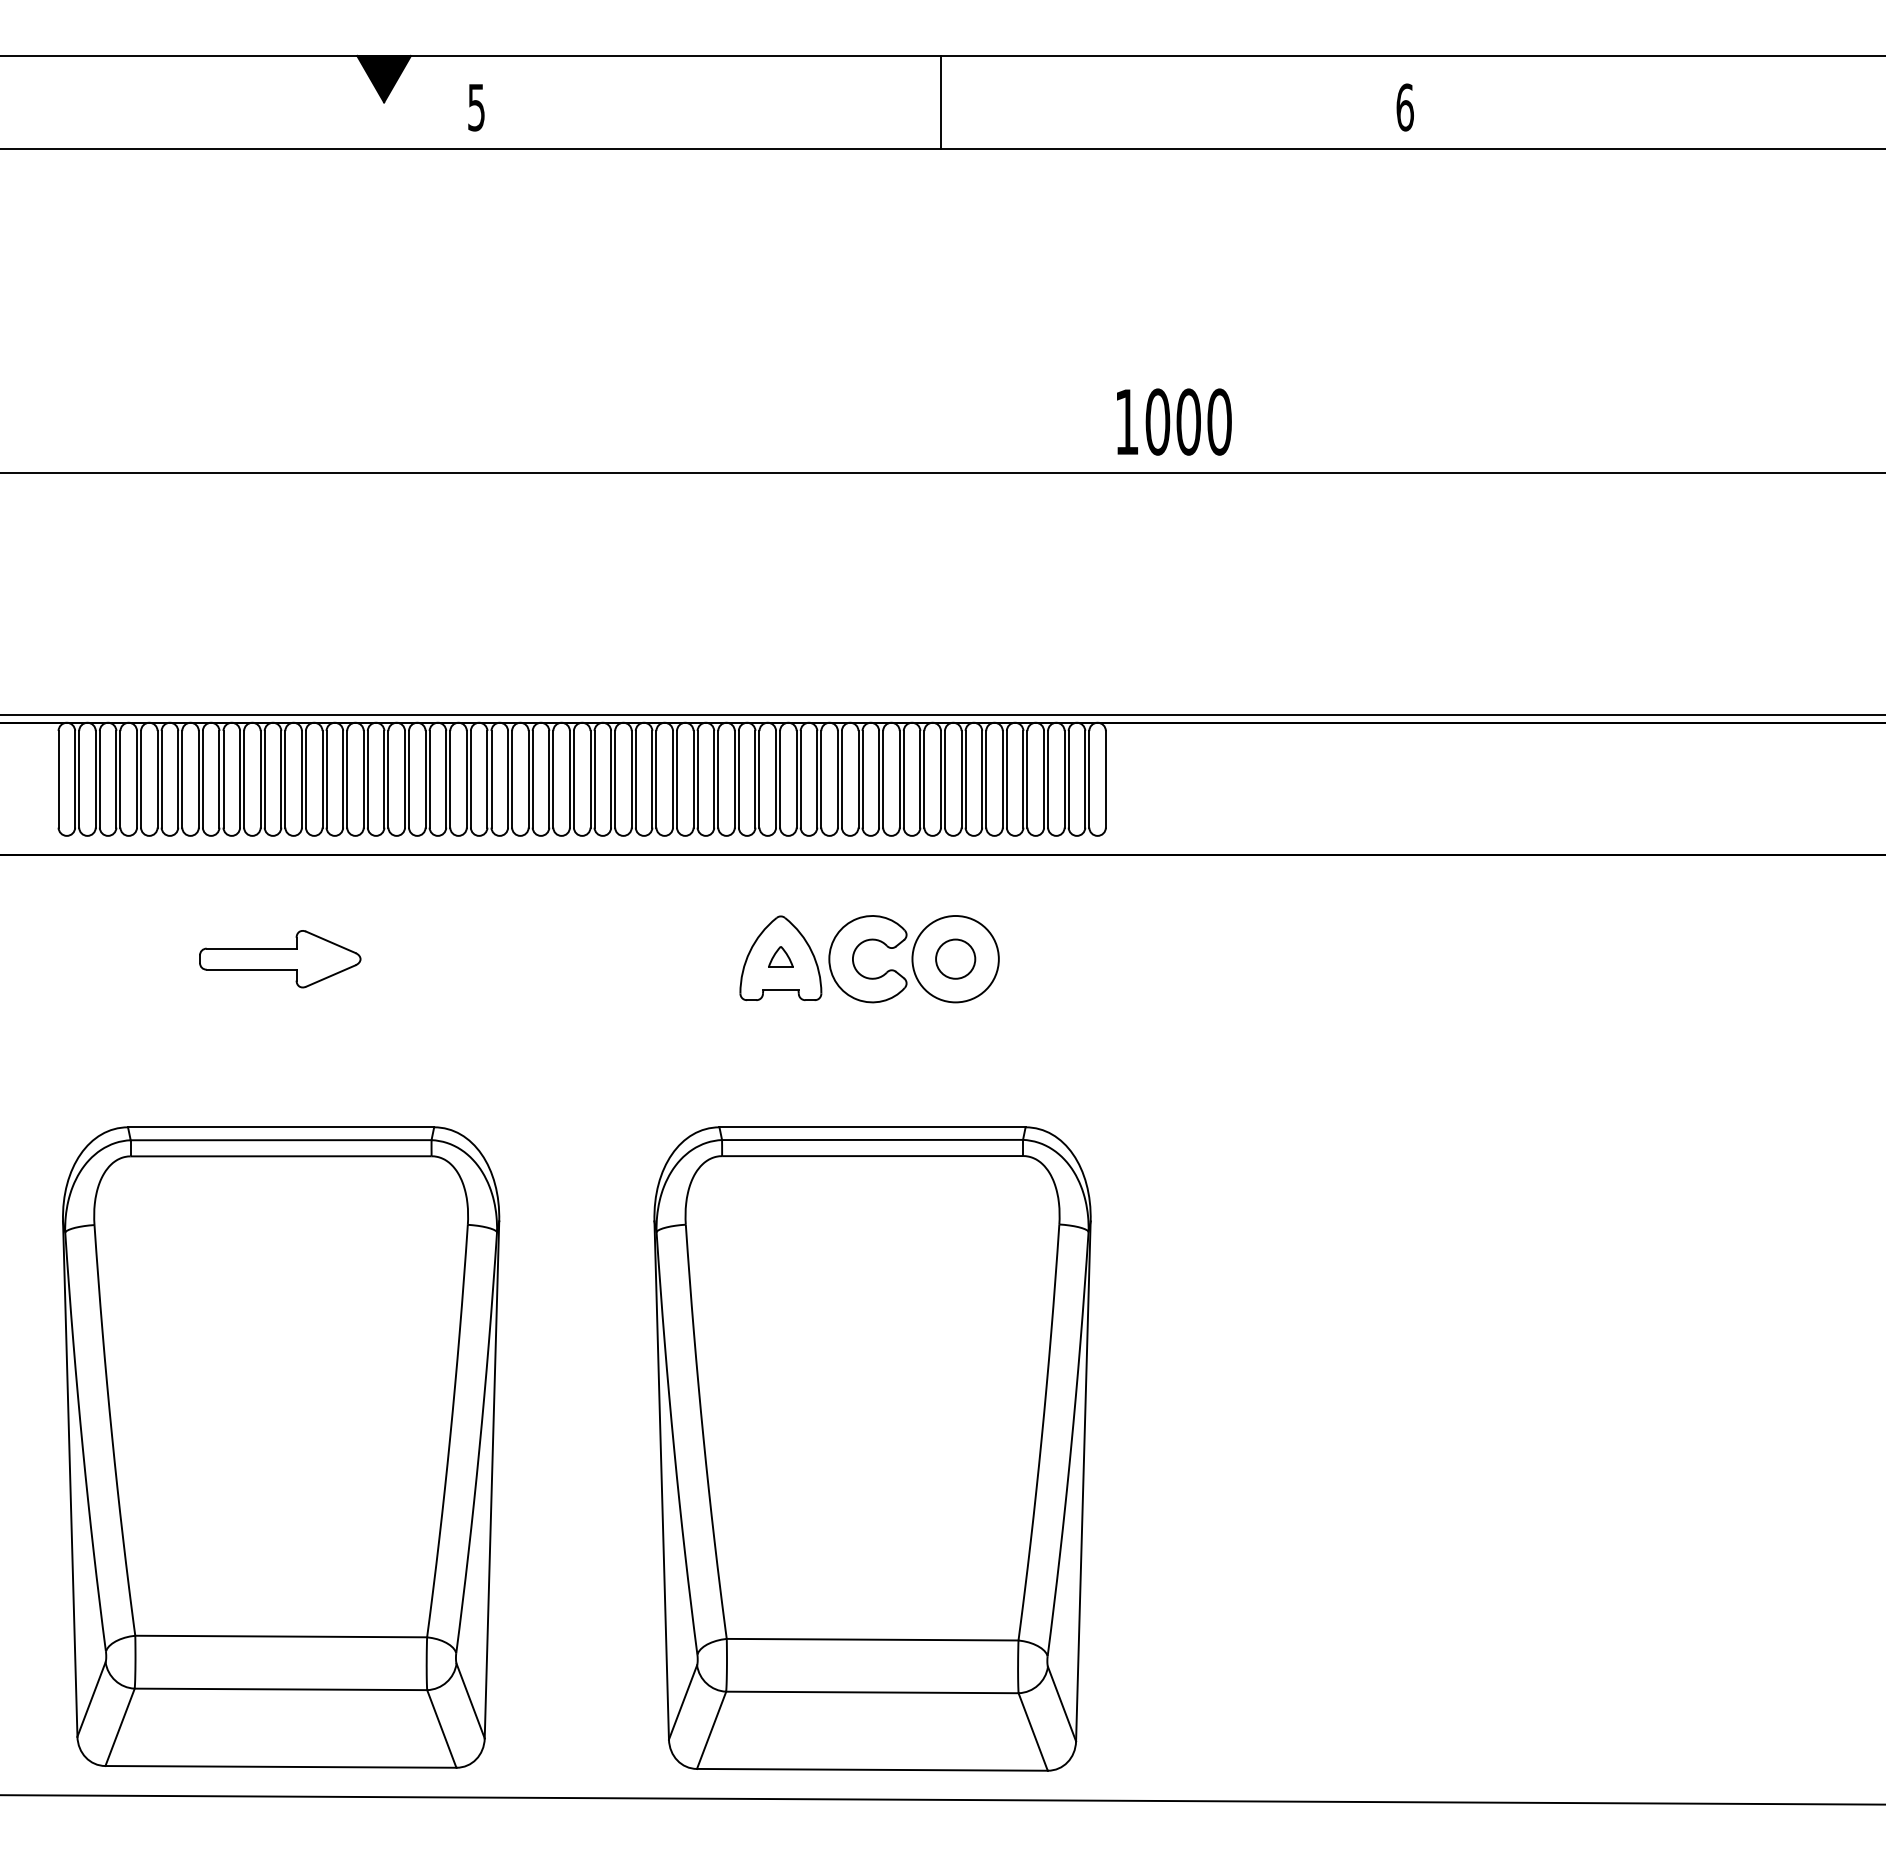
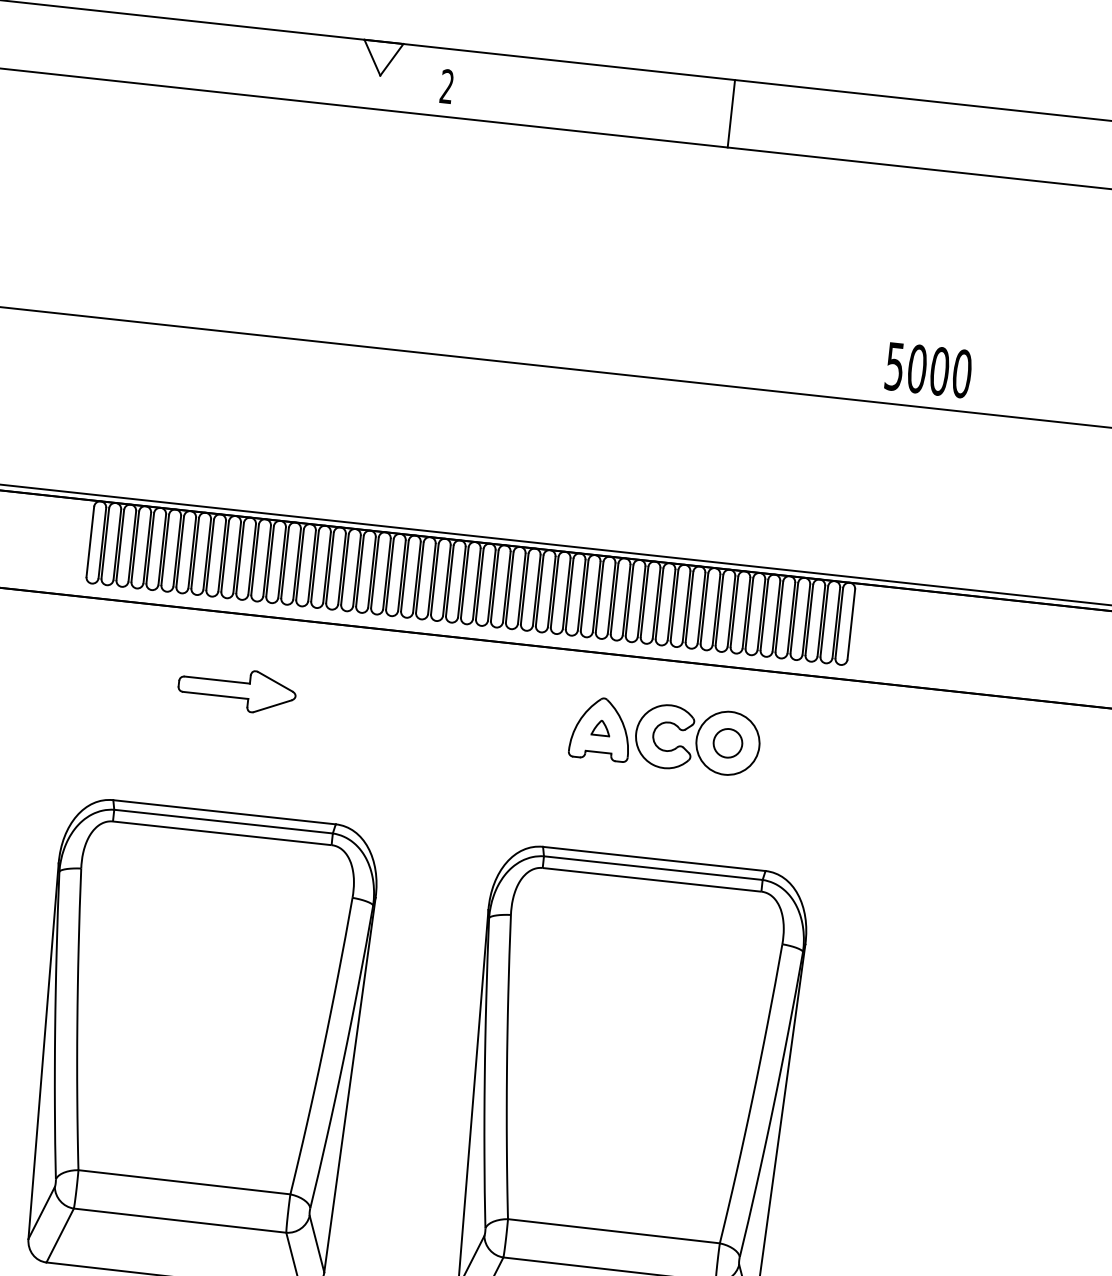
fill: (383, 78) -> (381, 58), removed
line: (941, 101) -> (731, 113), moved
text: (476, 107) -> (447, 86), 5 -> 2
text: (1126, 422) -> (894, 366), 1000 -> 5000

